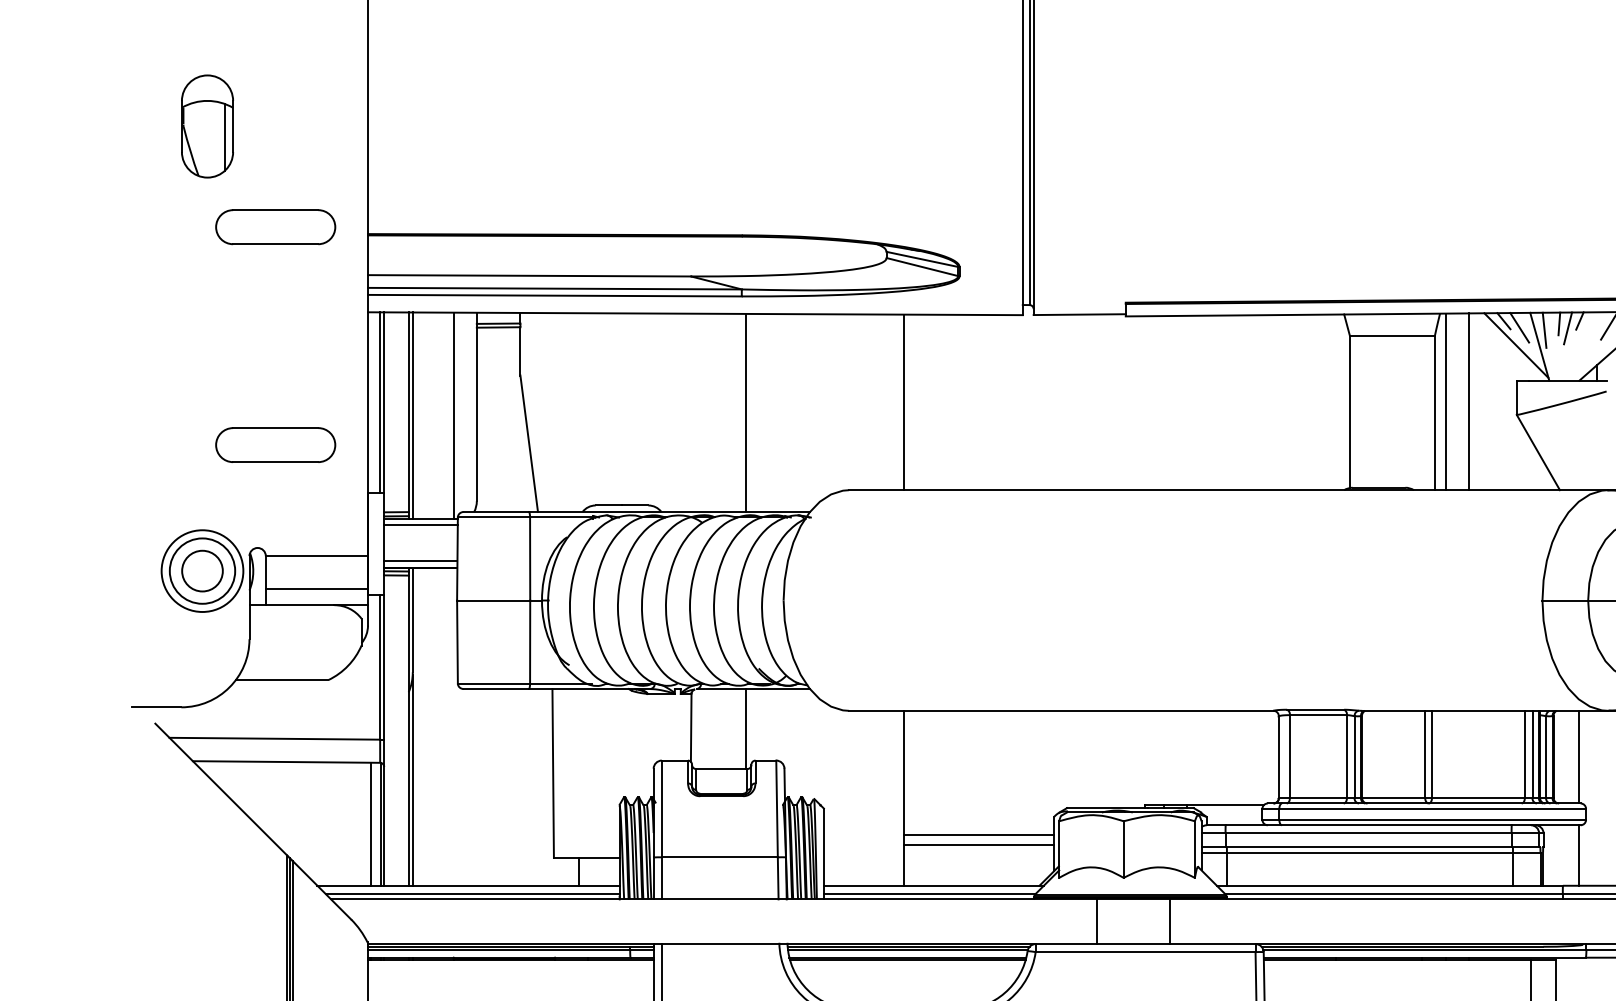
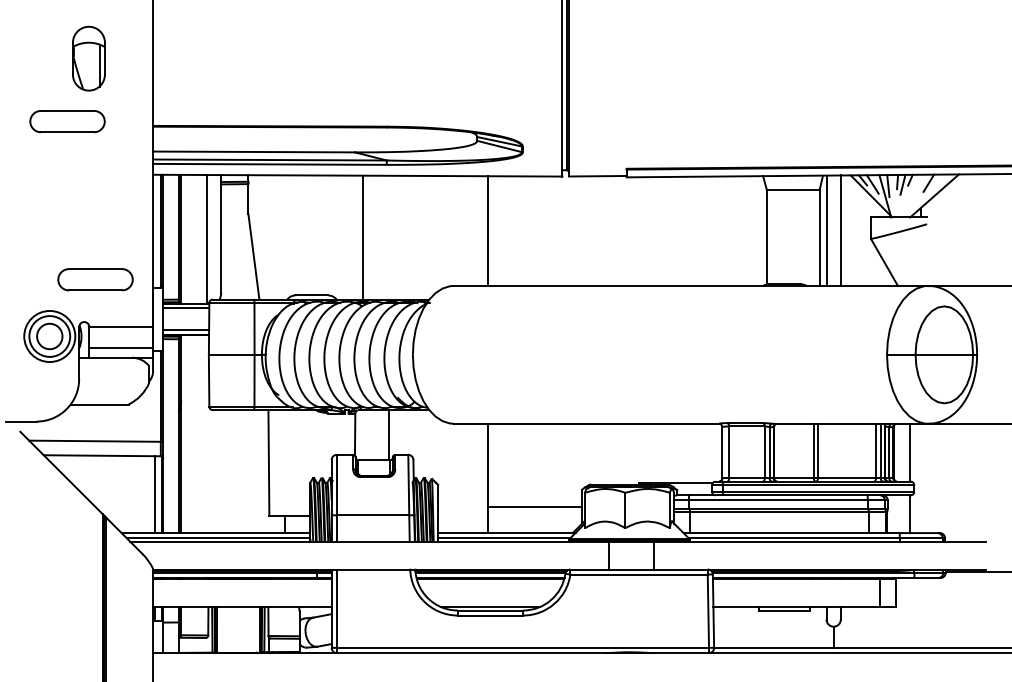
part: (206, 126) -> (88, 58), moved
part: (275, 227) -> (67, 121), moved
line: (746, 412) -> (363, 237), moved
part: (275, 444) -> (95, 279), moved
line: (978, 835) -> (534, 501), removed

